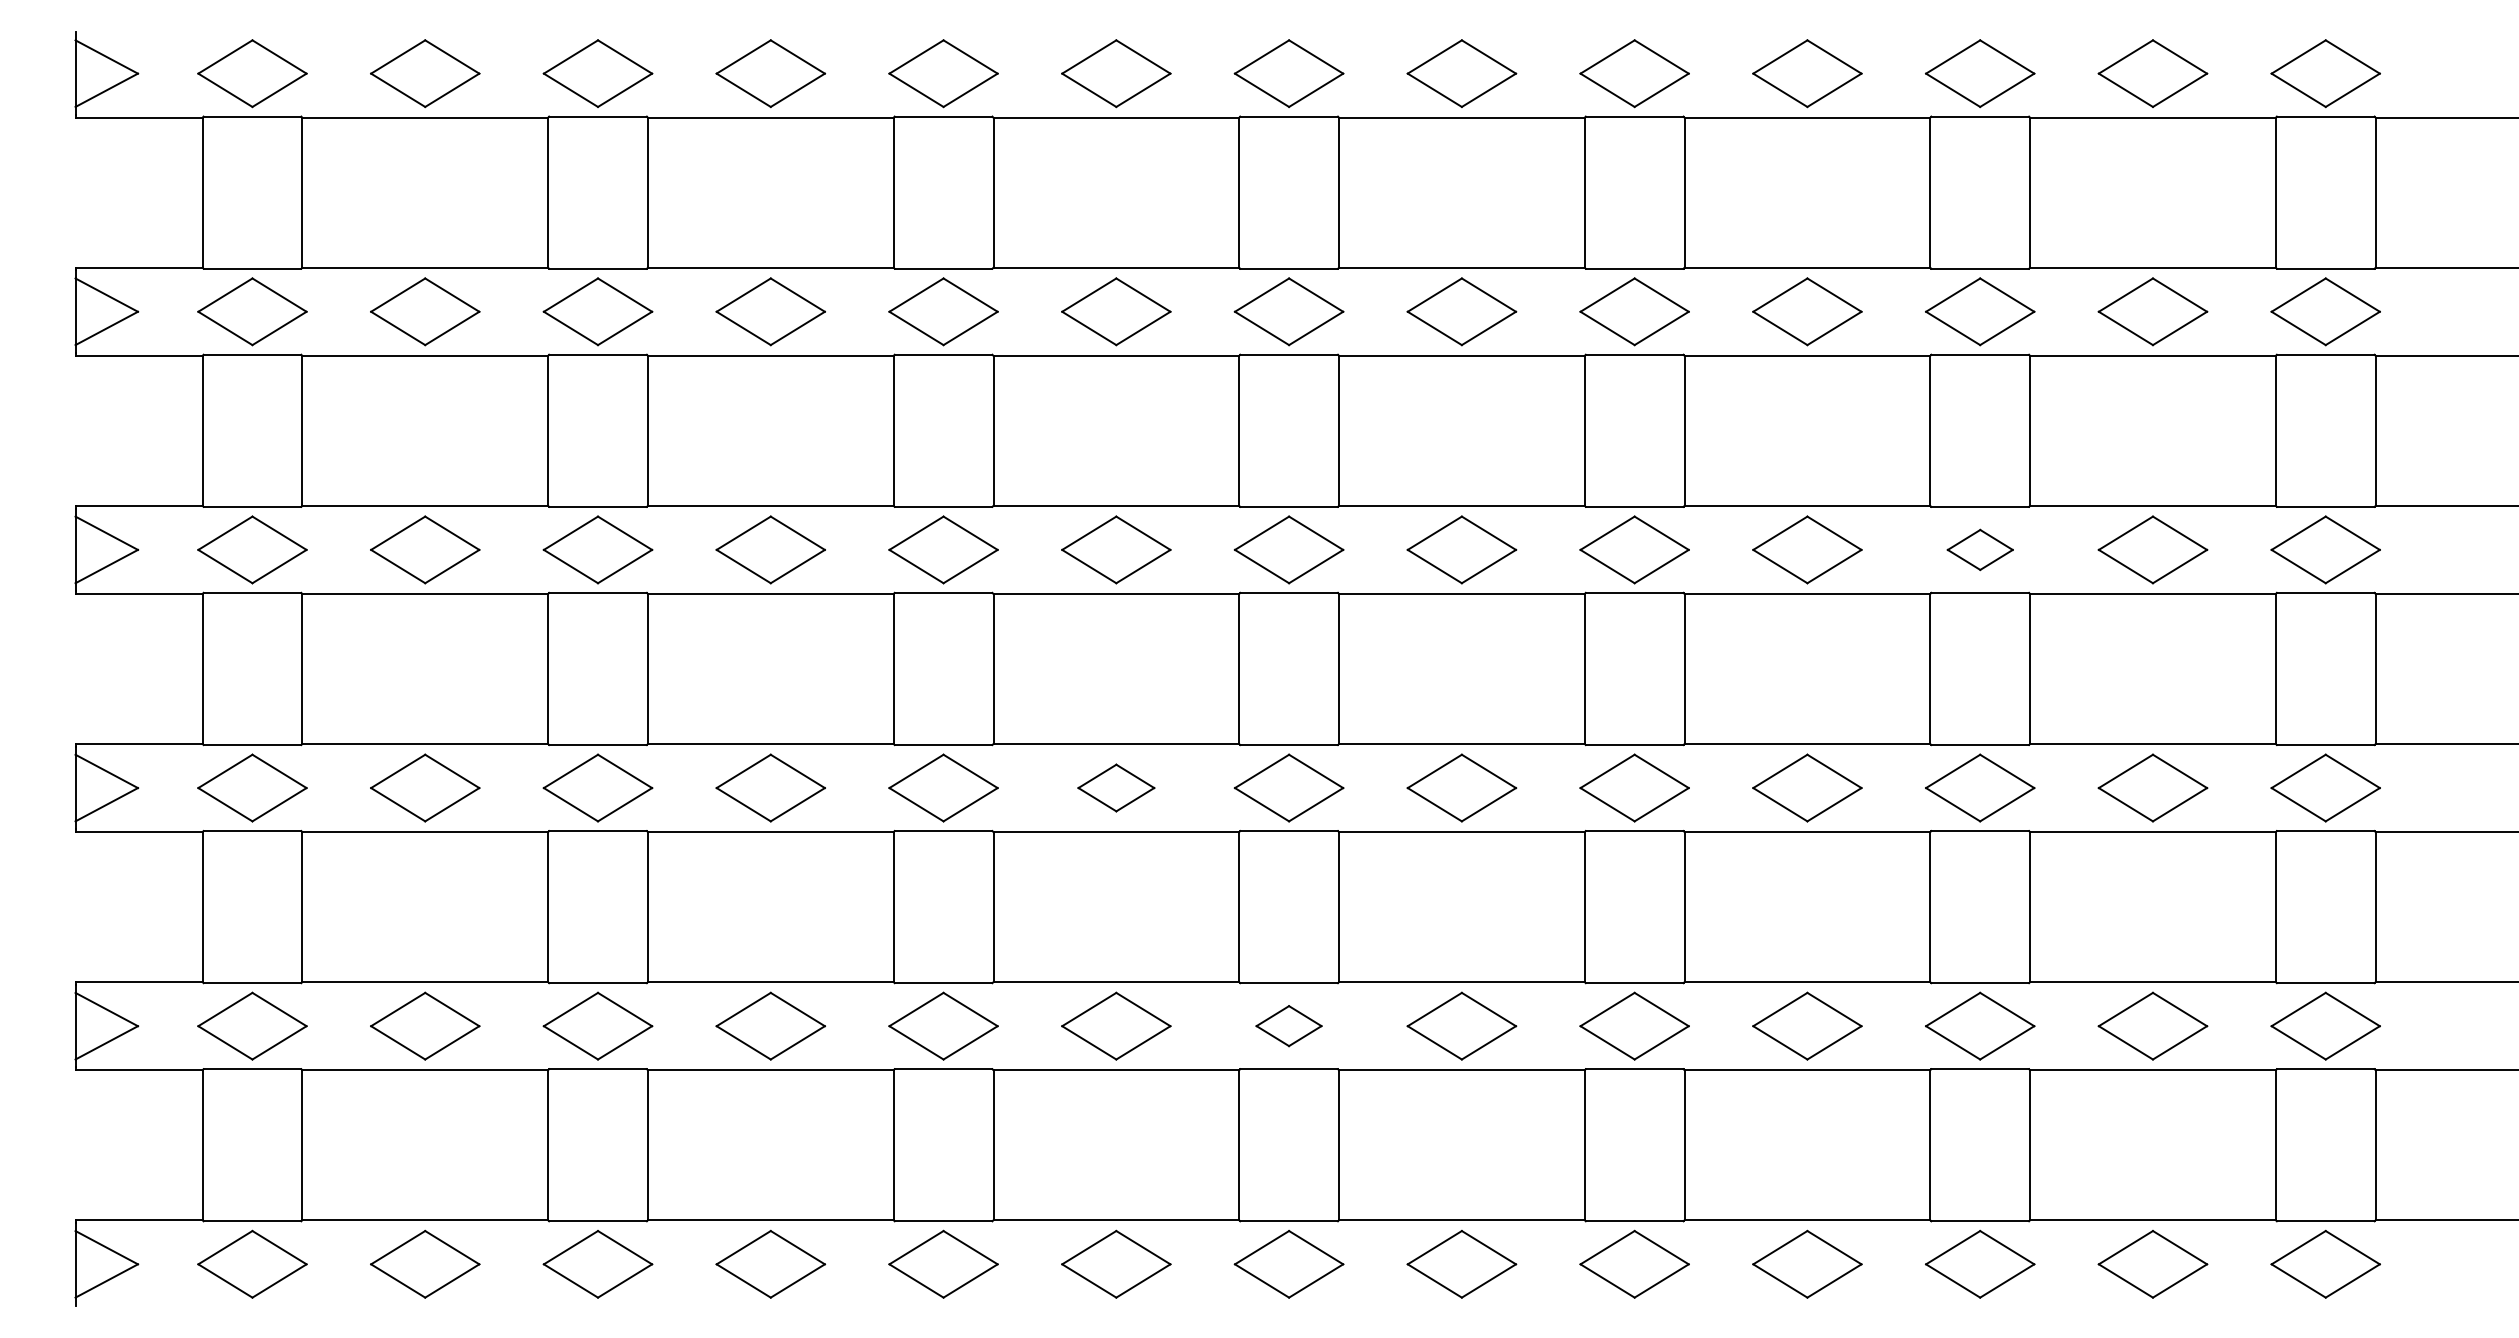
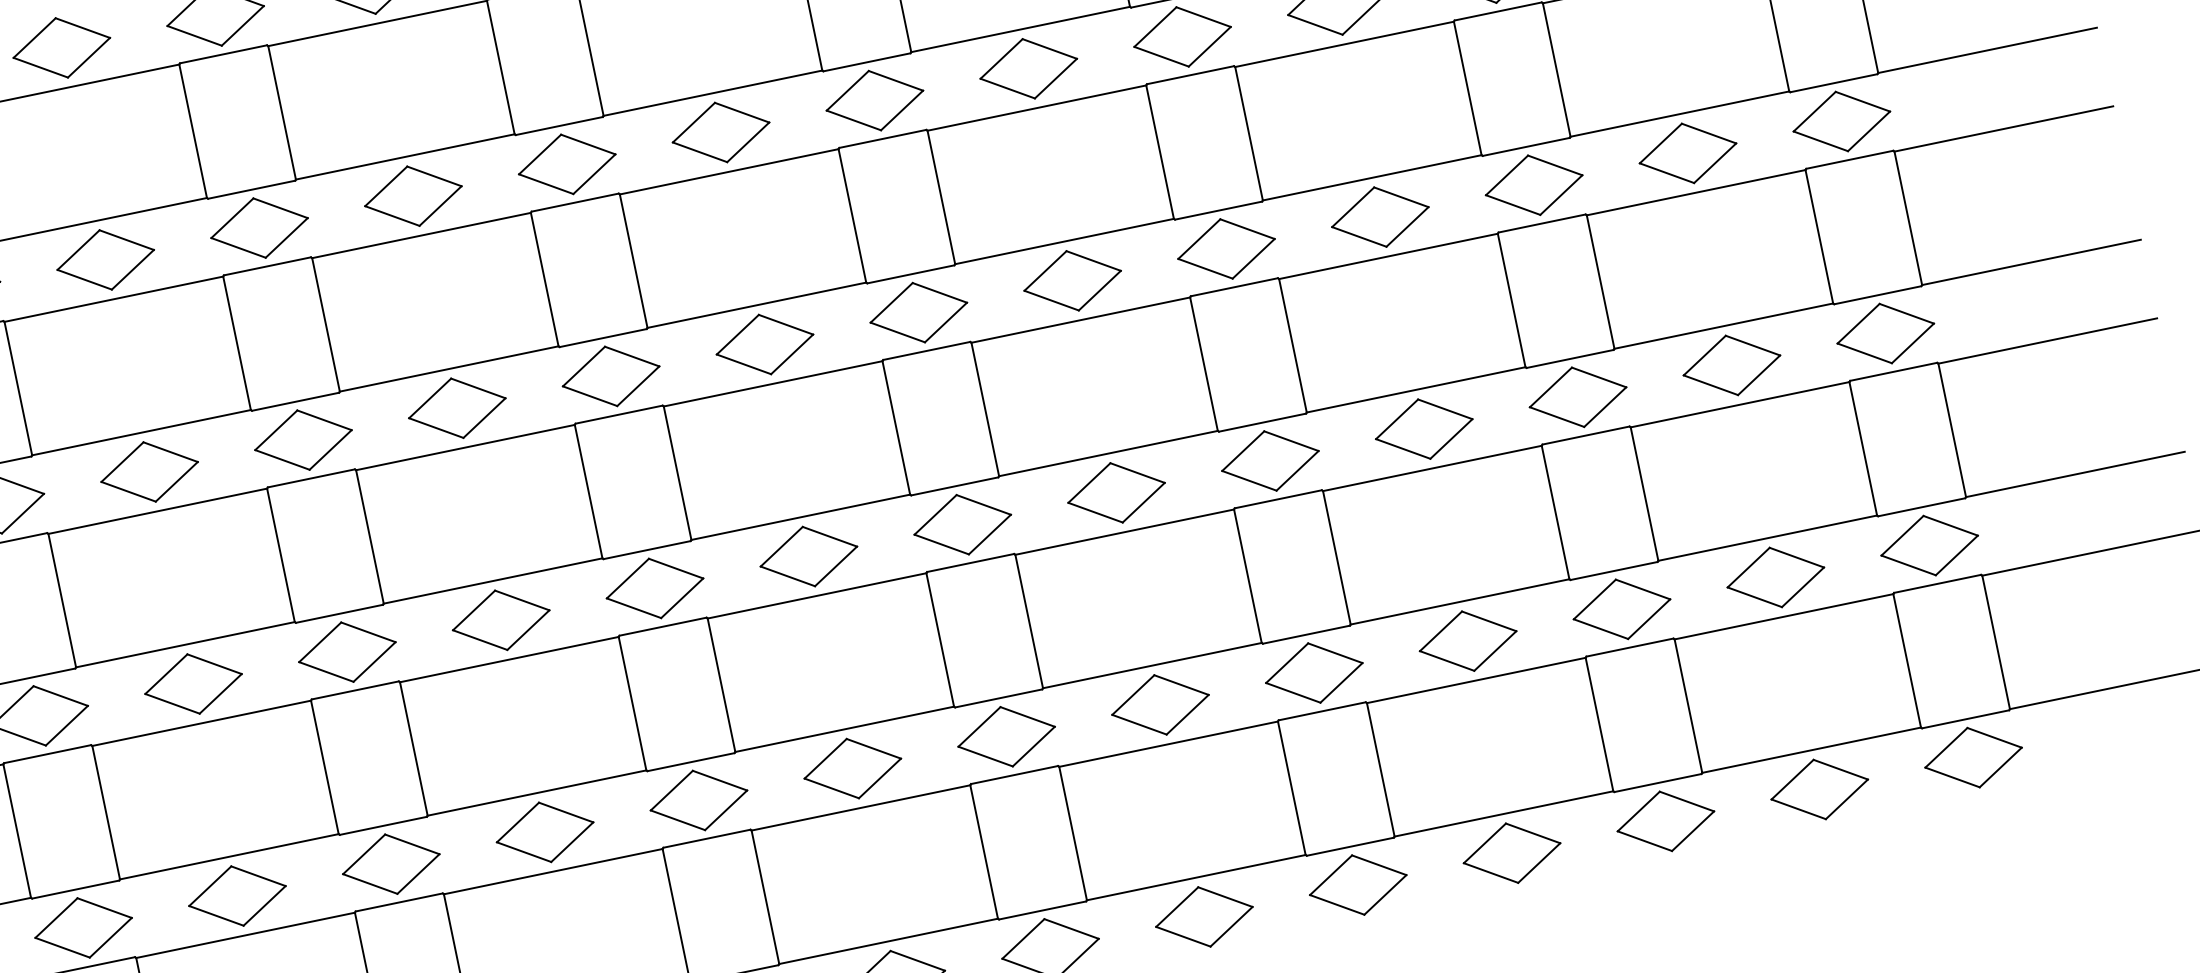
part: (1980, 549) -> (1534, 184), size x1.67
part: (1116, 787) -> (808, 556), size x1.43
part: (1288, 1025) -> (1005, 736), size x1.67

